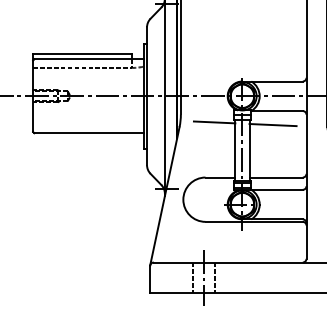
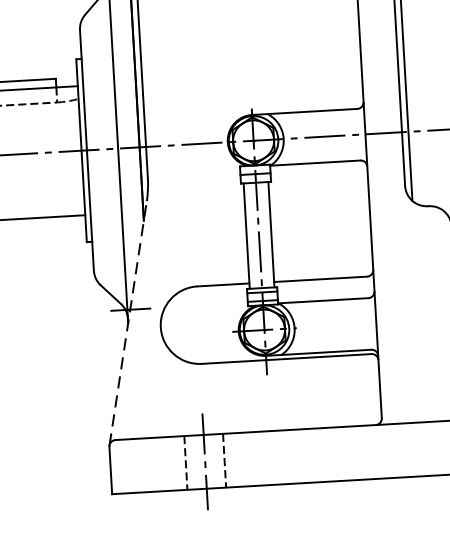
line: (214, 122) -> (207, 189), removed
line: (272, 125) -> (309, 188), removed
line: (164, 196) -> (127, 323), solid -> dashed

